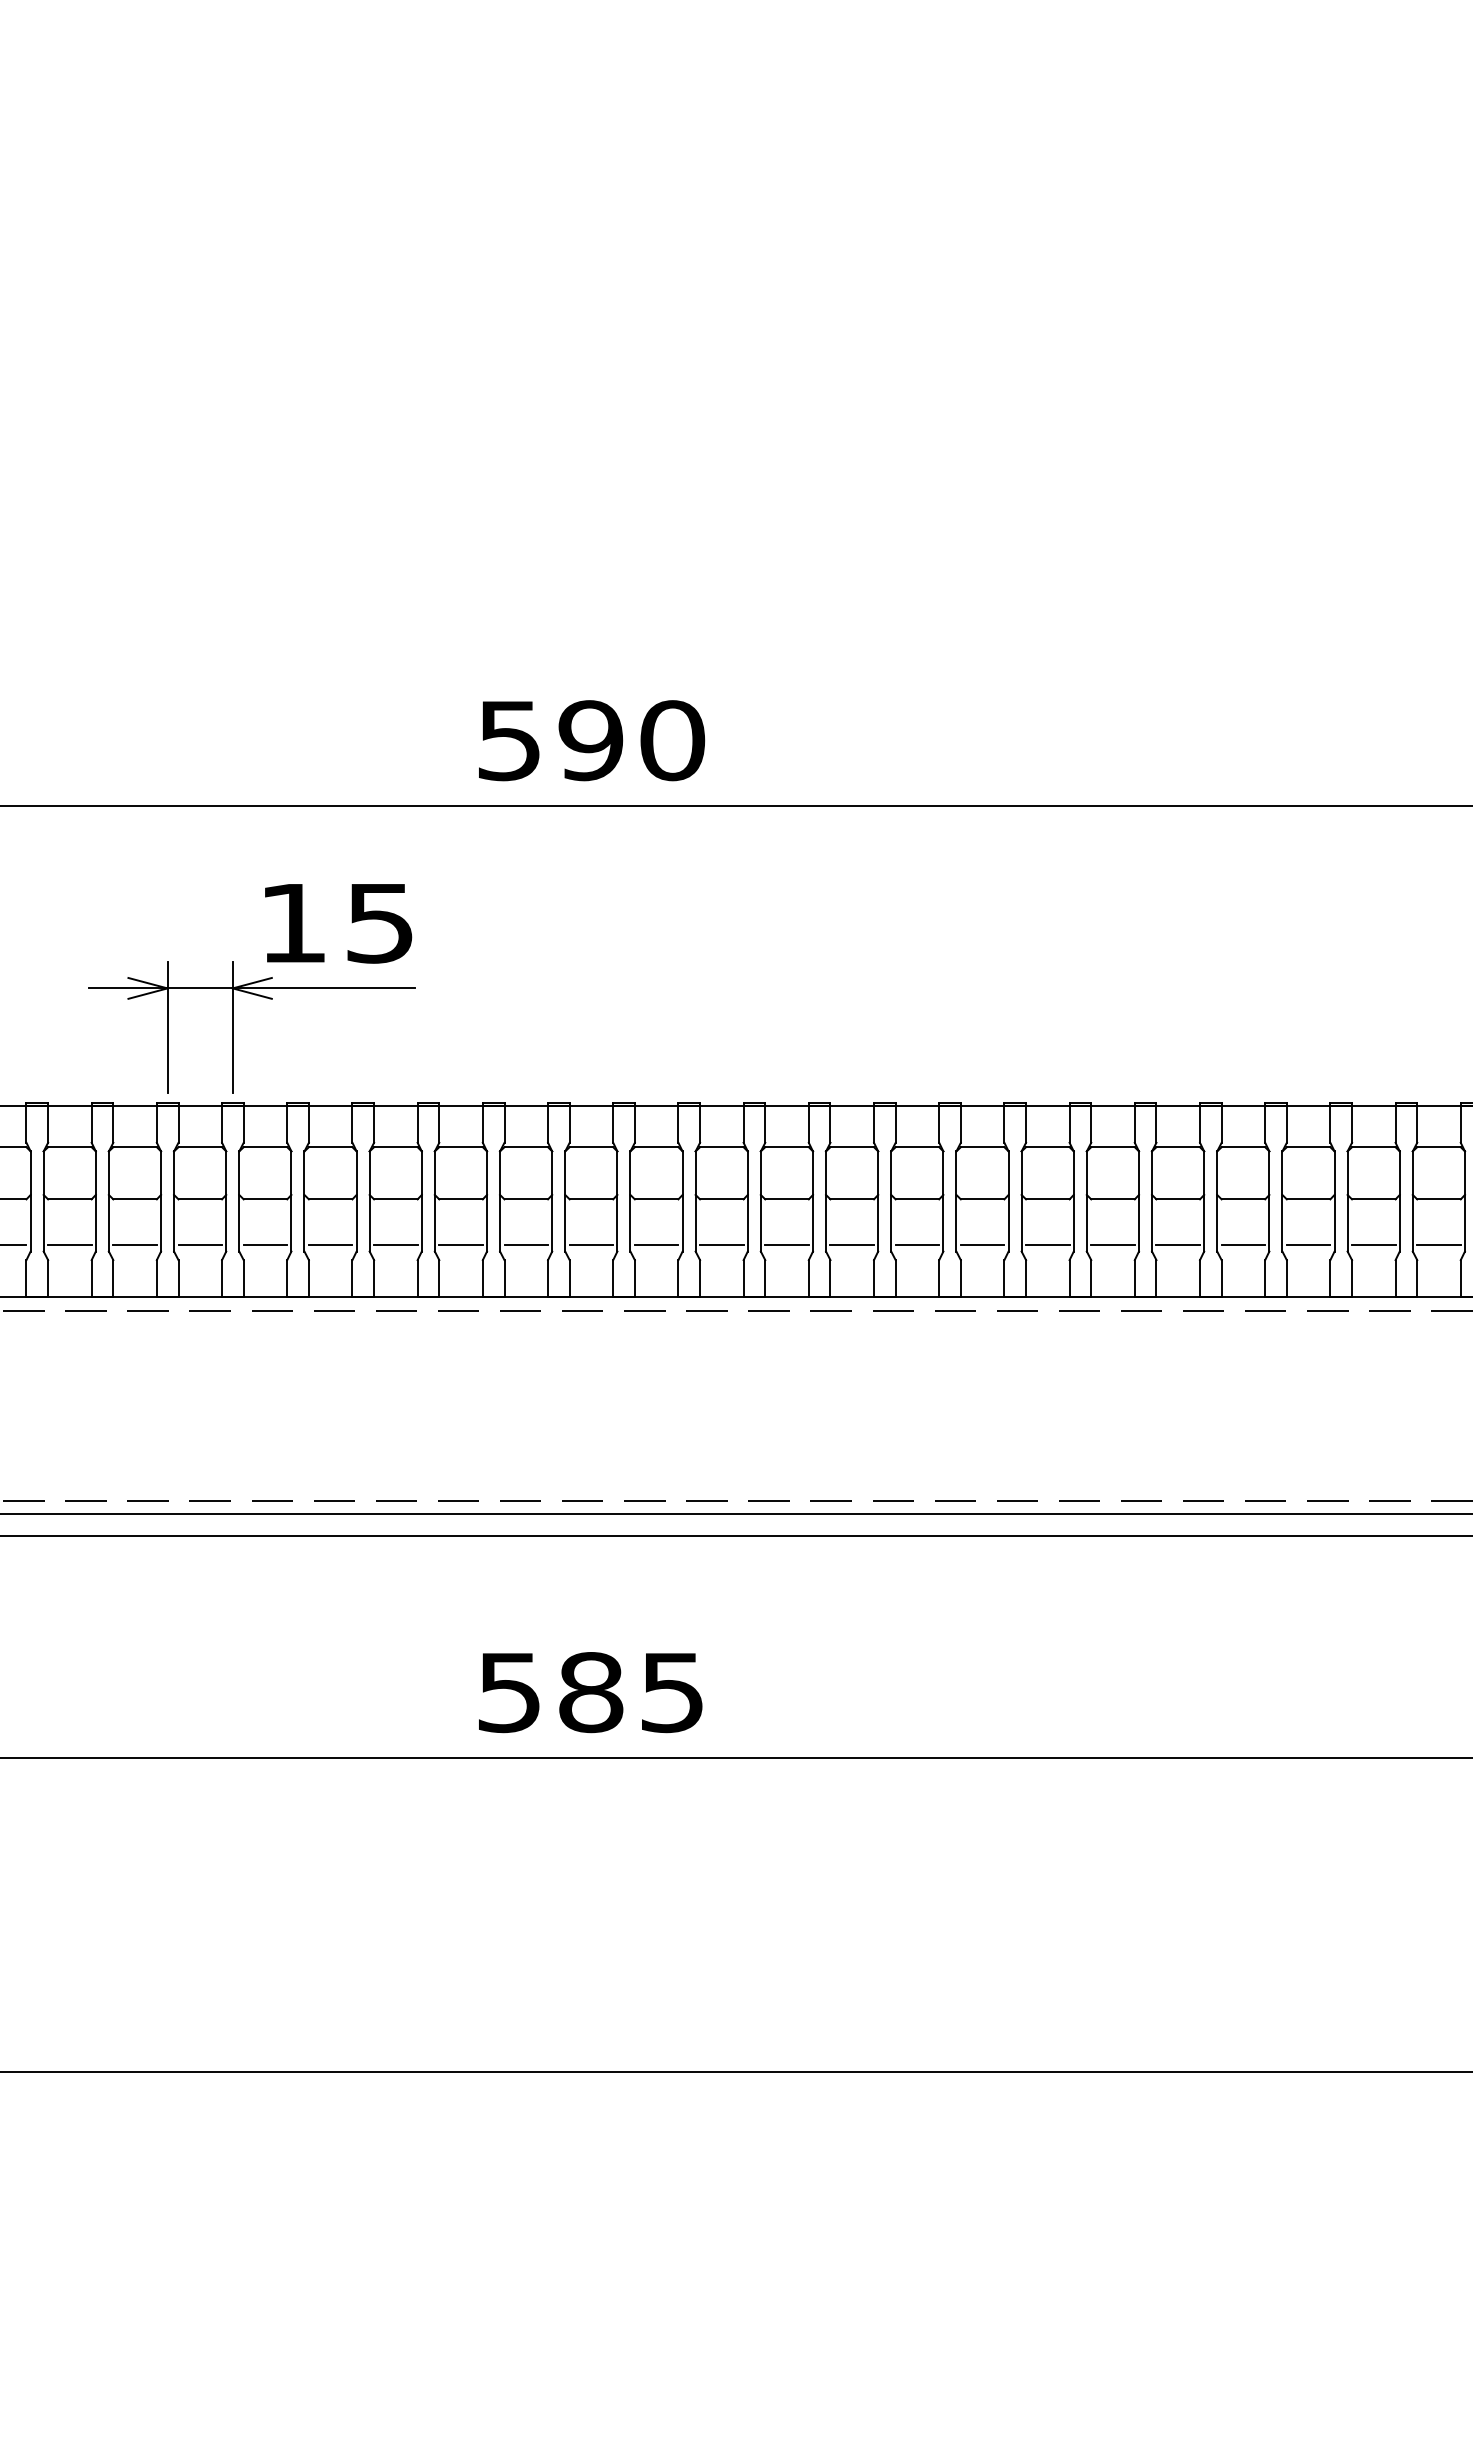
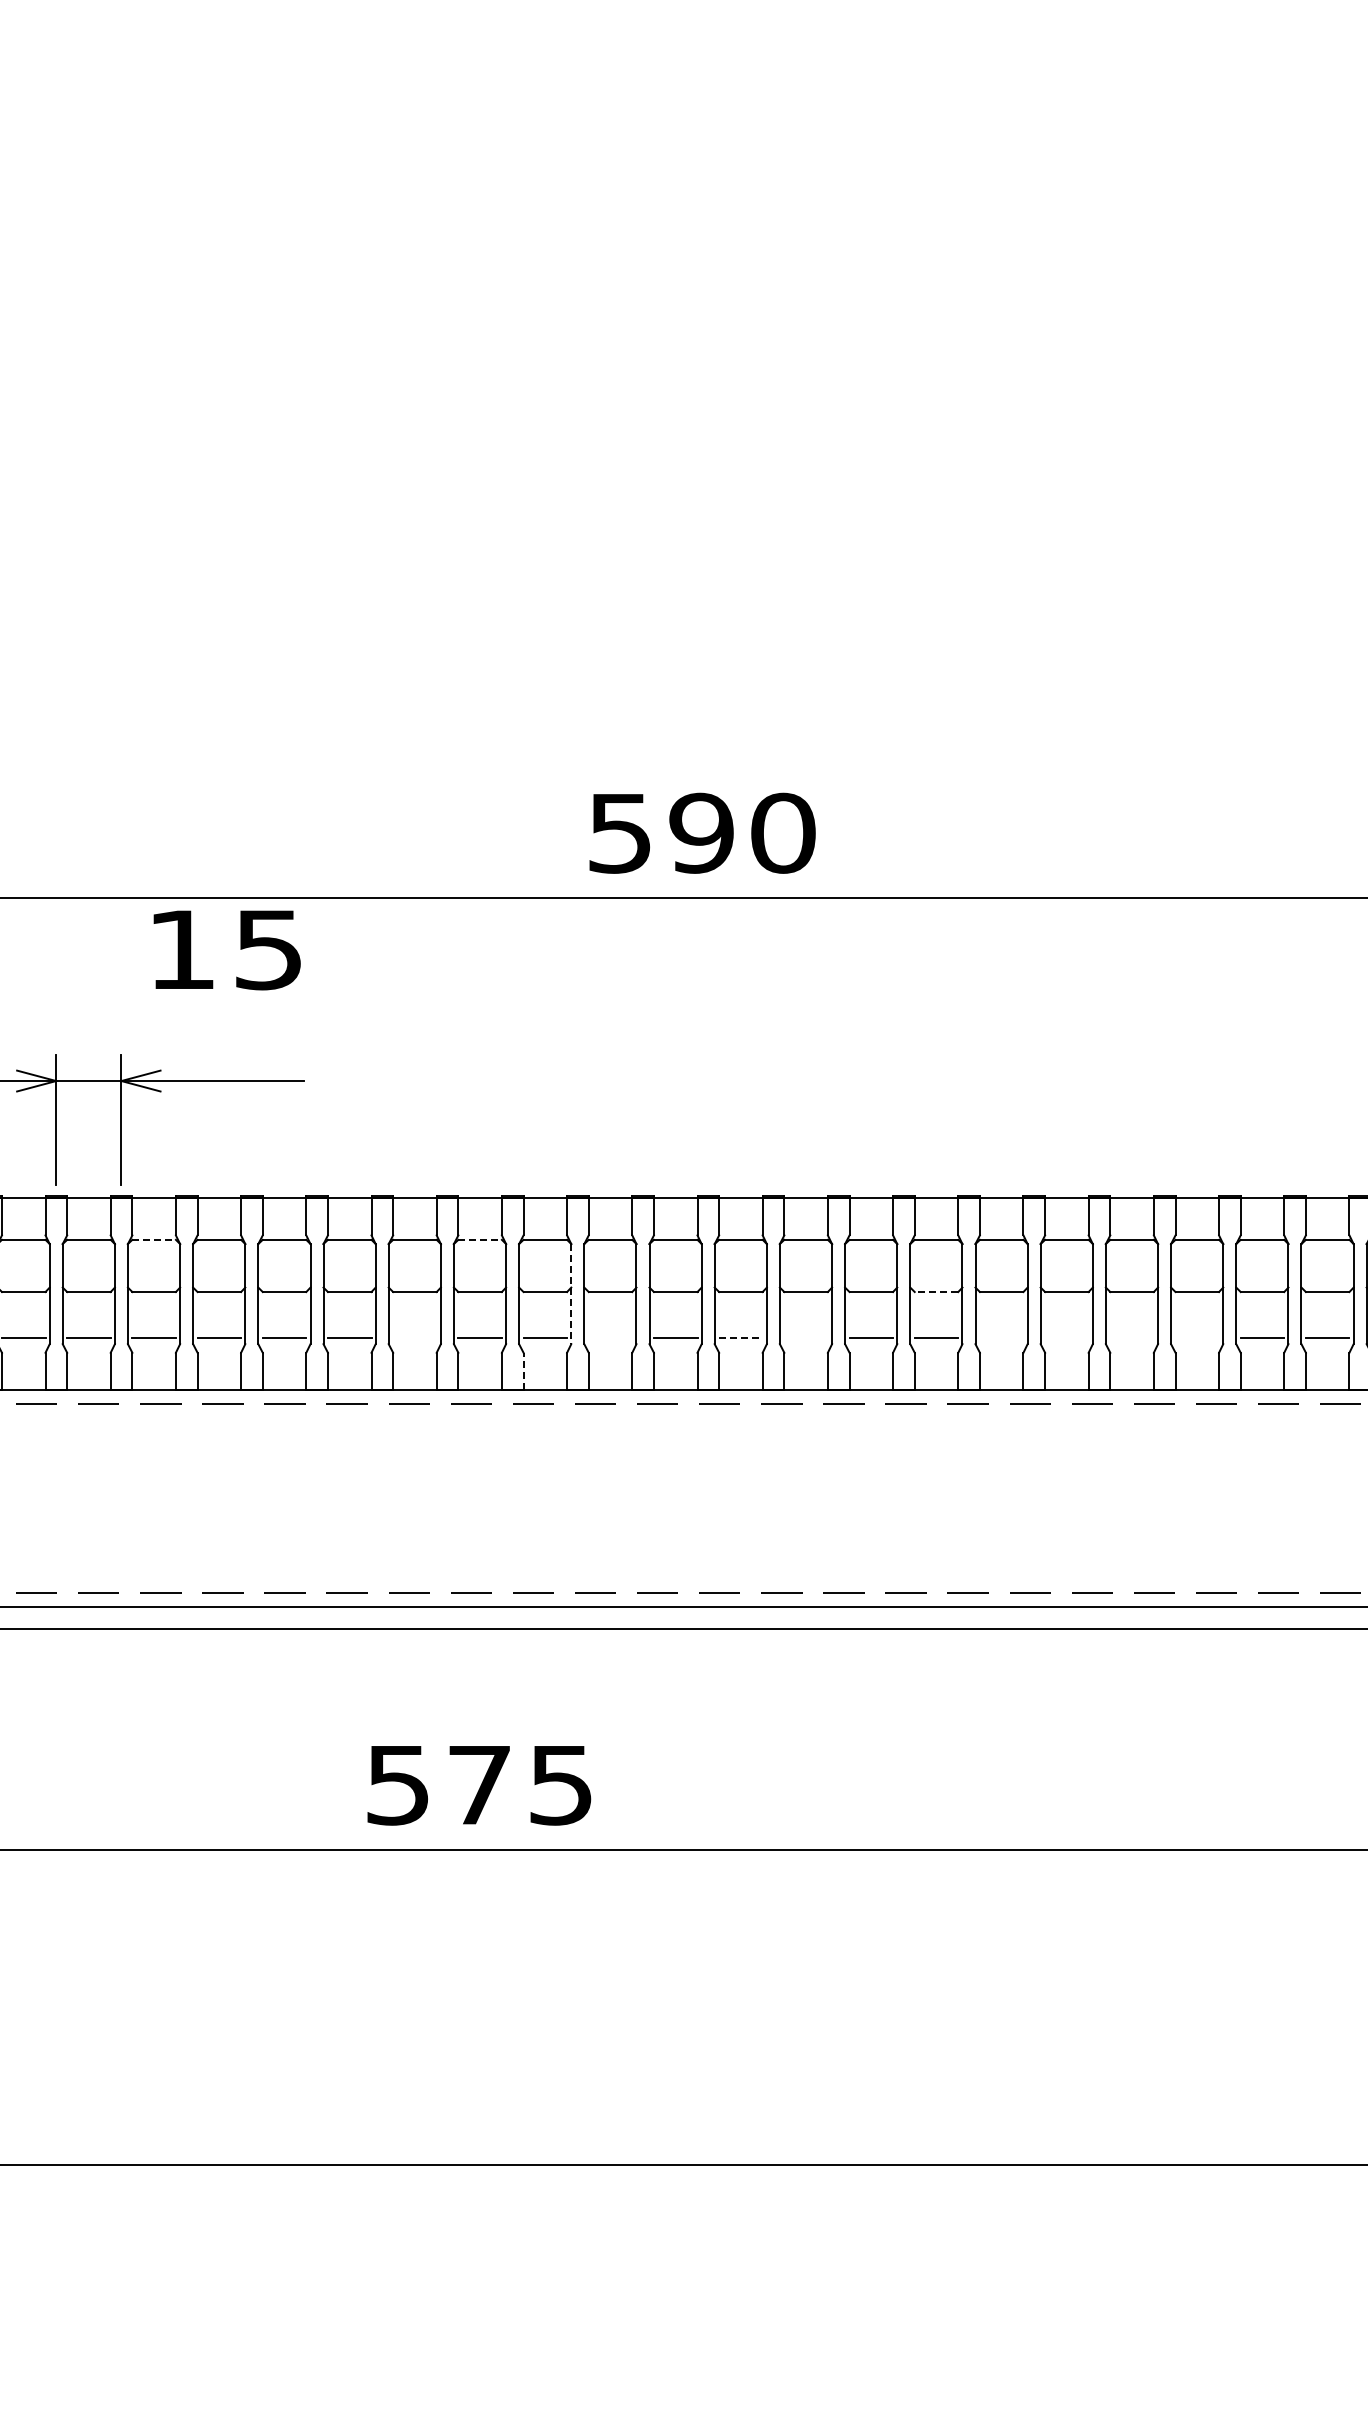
text: (592, 740) -> (703, 833), moved
text: (338, 923) -> (227, 950), moved
line: (265, 1147) -> (154, 1240), solid -> dashed
line: (591, 1147) -> (480, 1240), solid -> dashed
line: (1047, 1199) -> (936, 1292), solid -> dashed
line: (682, 1201) -> (571, 1294), solid -> dashed
line: (526, 1245) -> (415, 1338), removed
line: (721, 1245) -> (610, 1338), removed
line: (852, 1245) -> (741, 1338), solid -> dashed
line: (917, 1245) -> (806, 1338), removed
line: (1112, 1245) -> (1001, 1338), removed
line: (1178, 1245) -> (1067, 1338), removed
line: (1243, 1245) -> (1132, 1338), removed
line: (1308, 1245) -> (1197, 1338), removed
line: (634, 1278) -> (523, 1371), solid -> dashed
text: (591, 1692) -> (480, 1785), 585 -> 575

